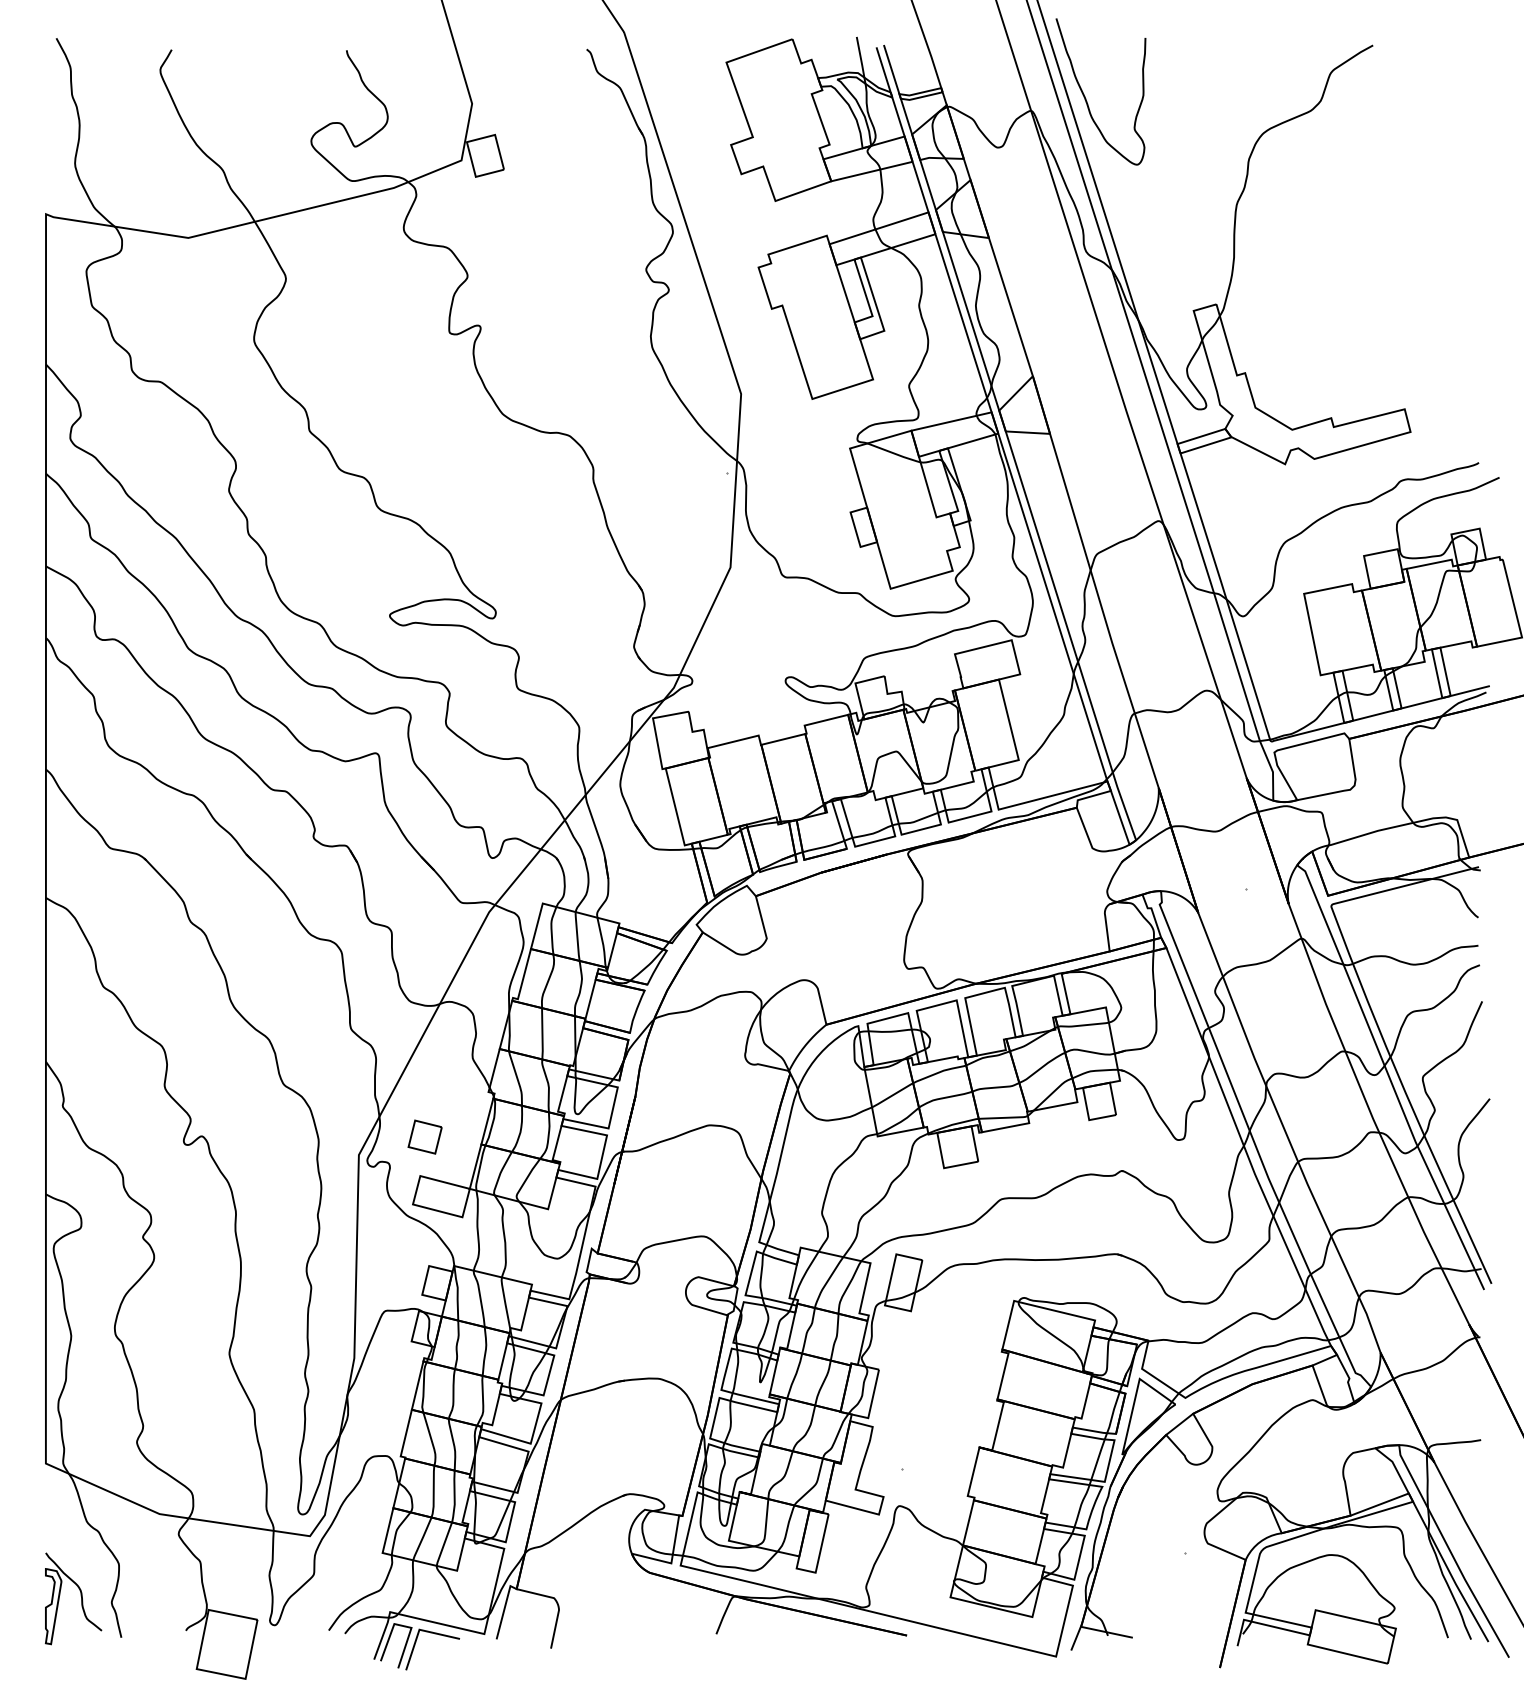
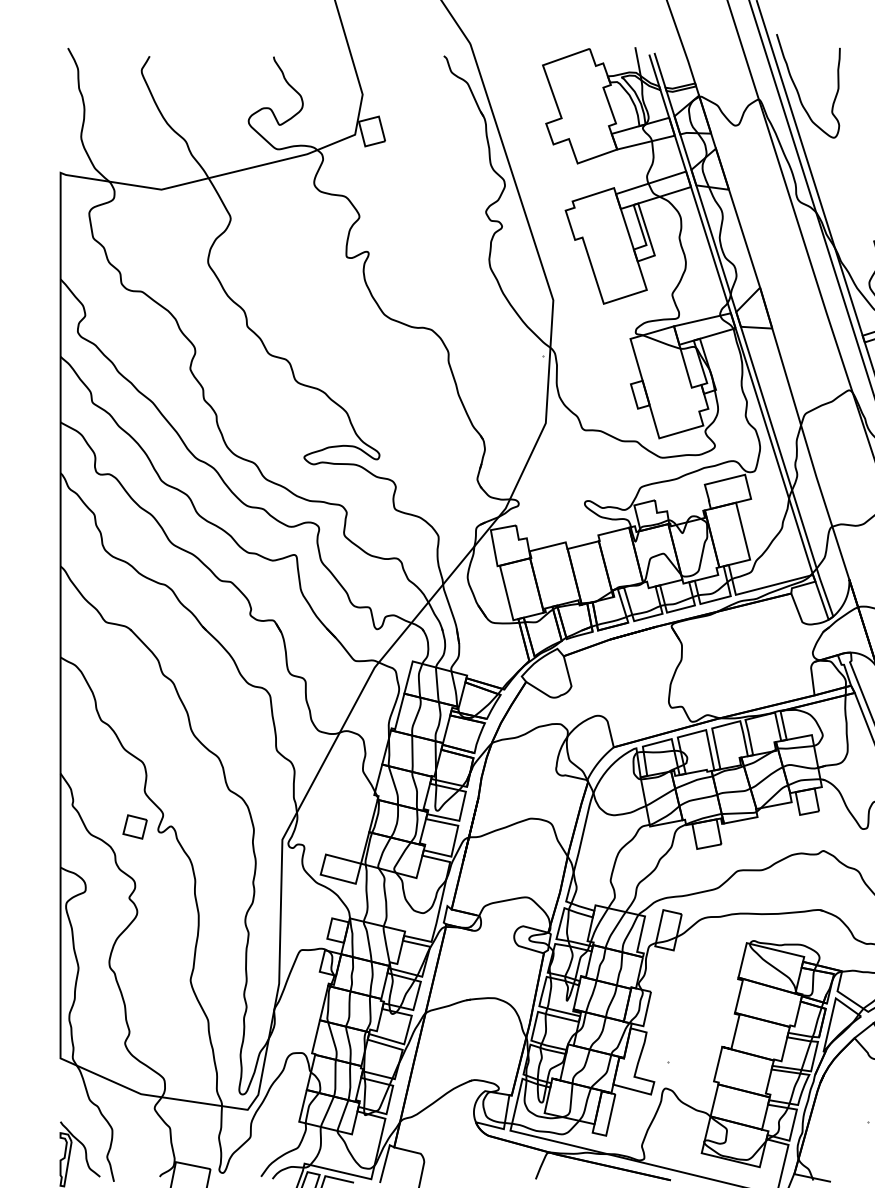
part: (424, 1136) -> (134, 826), moved

